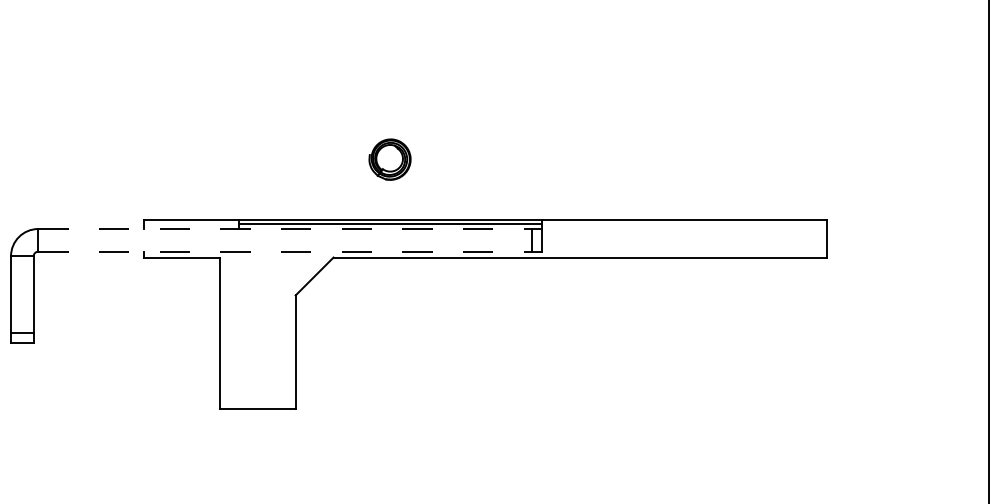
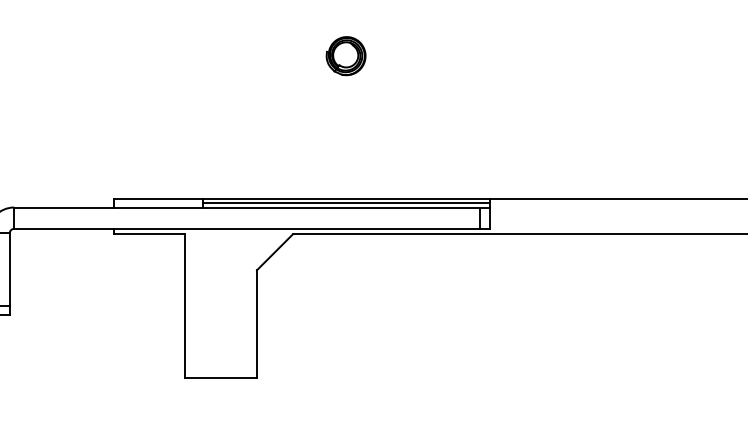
part: (389, 159) -> (345, 56), moved
line: (285, 229) -> (247, 207), dashed -> solid
line: (285, 251) -> (247, 228), dashed -> solid

